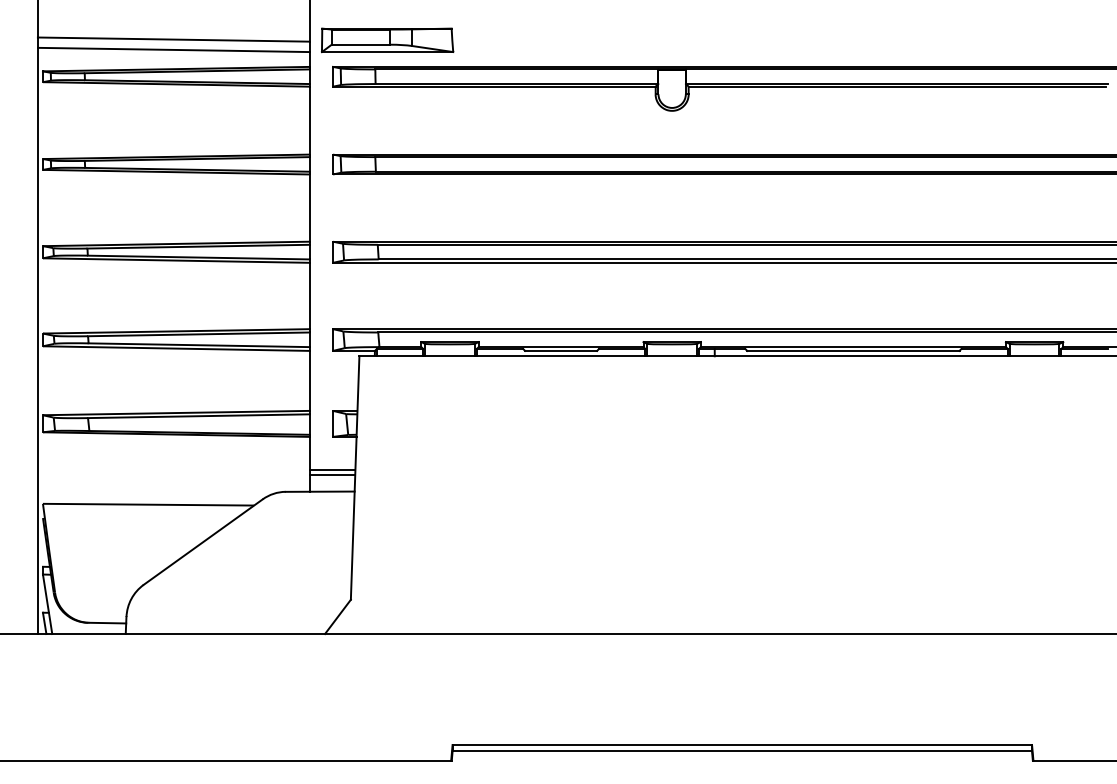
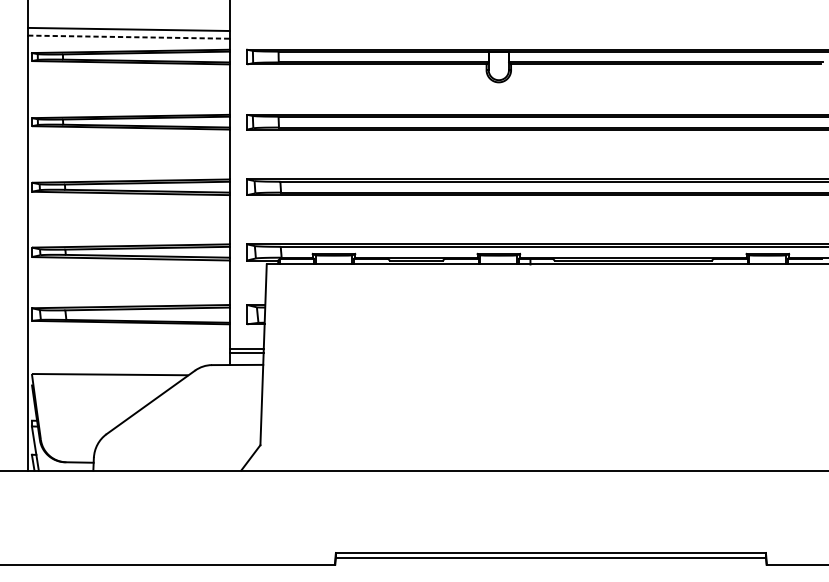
part: (387, 40) -> (287, 30), removed
line: (174, 49) -> (129, 36), solid -> dashed

